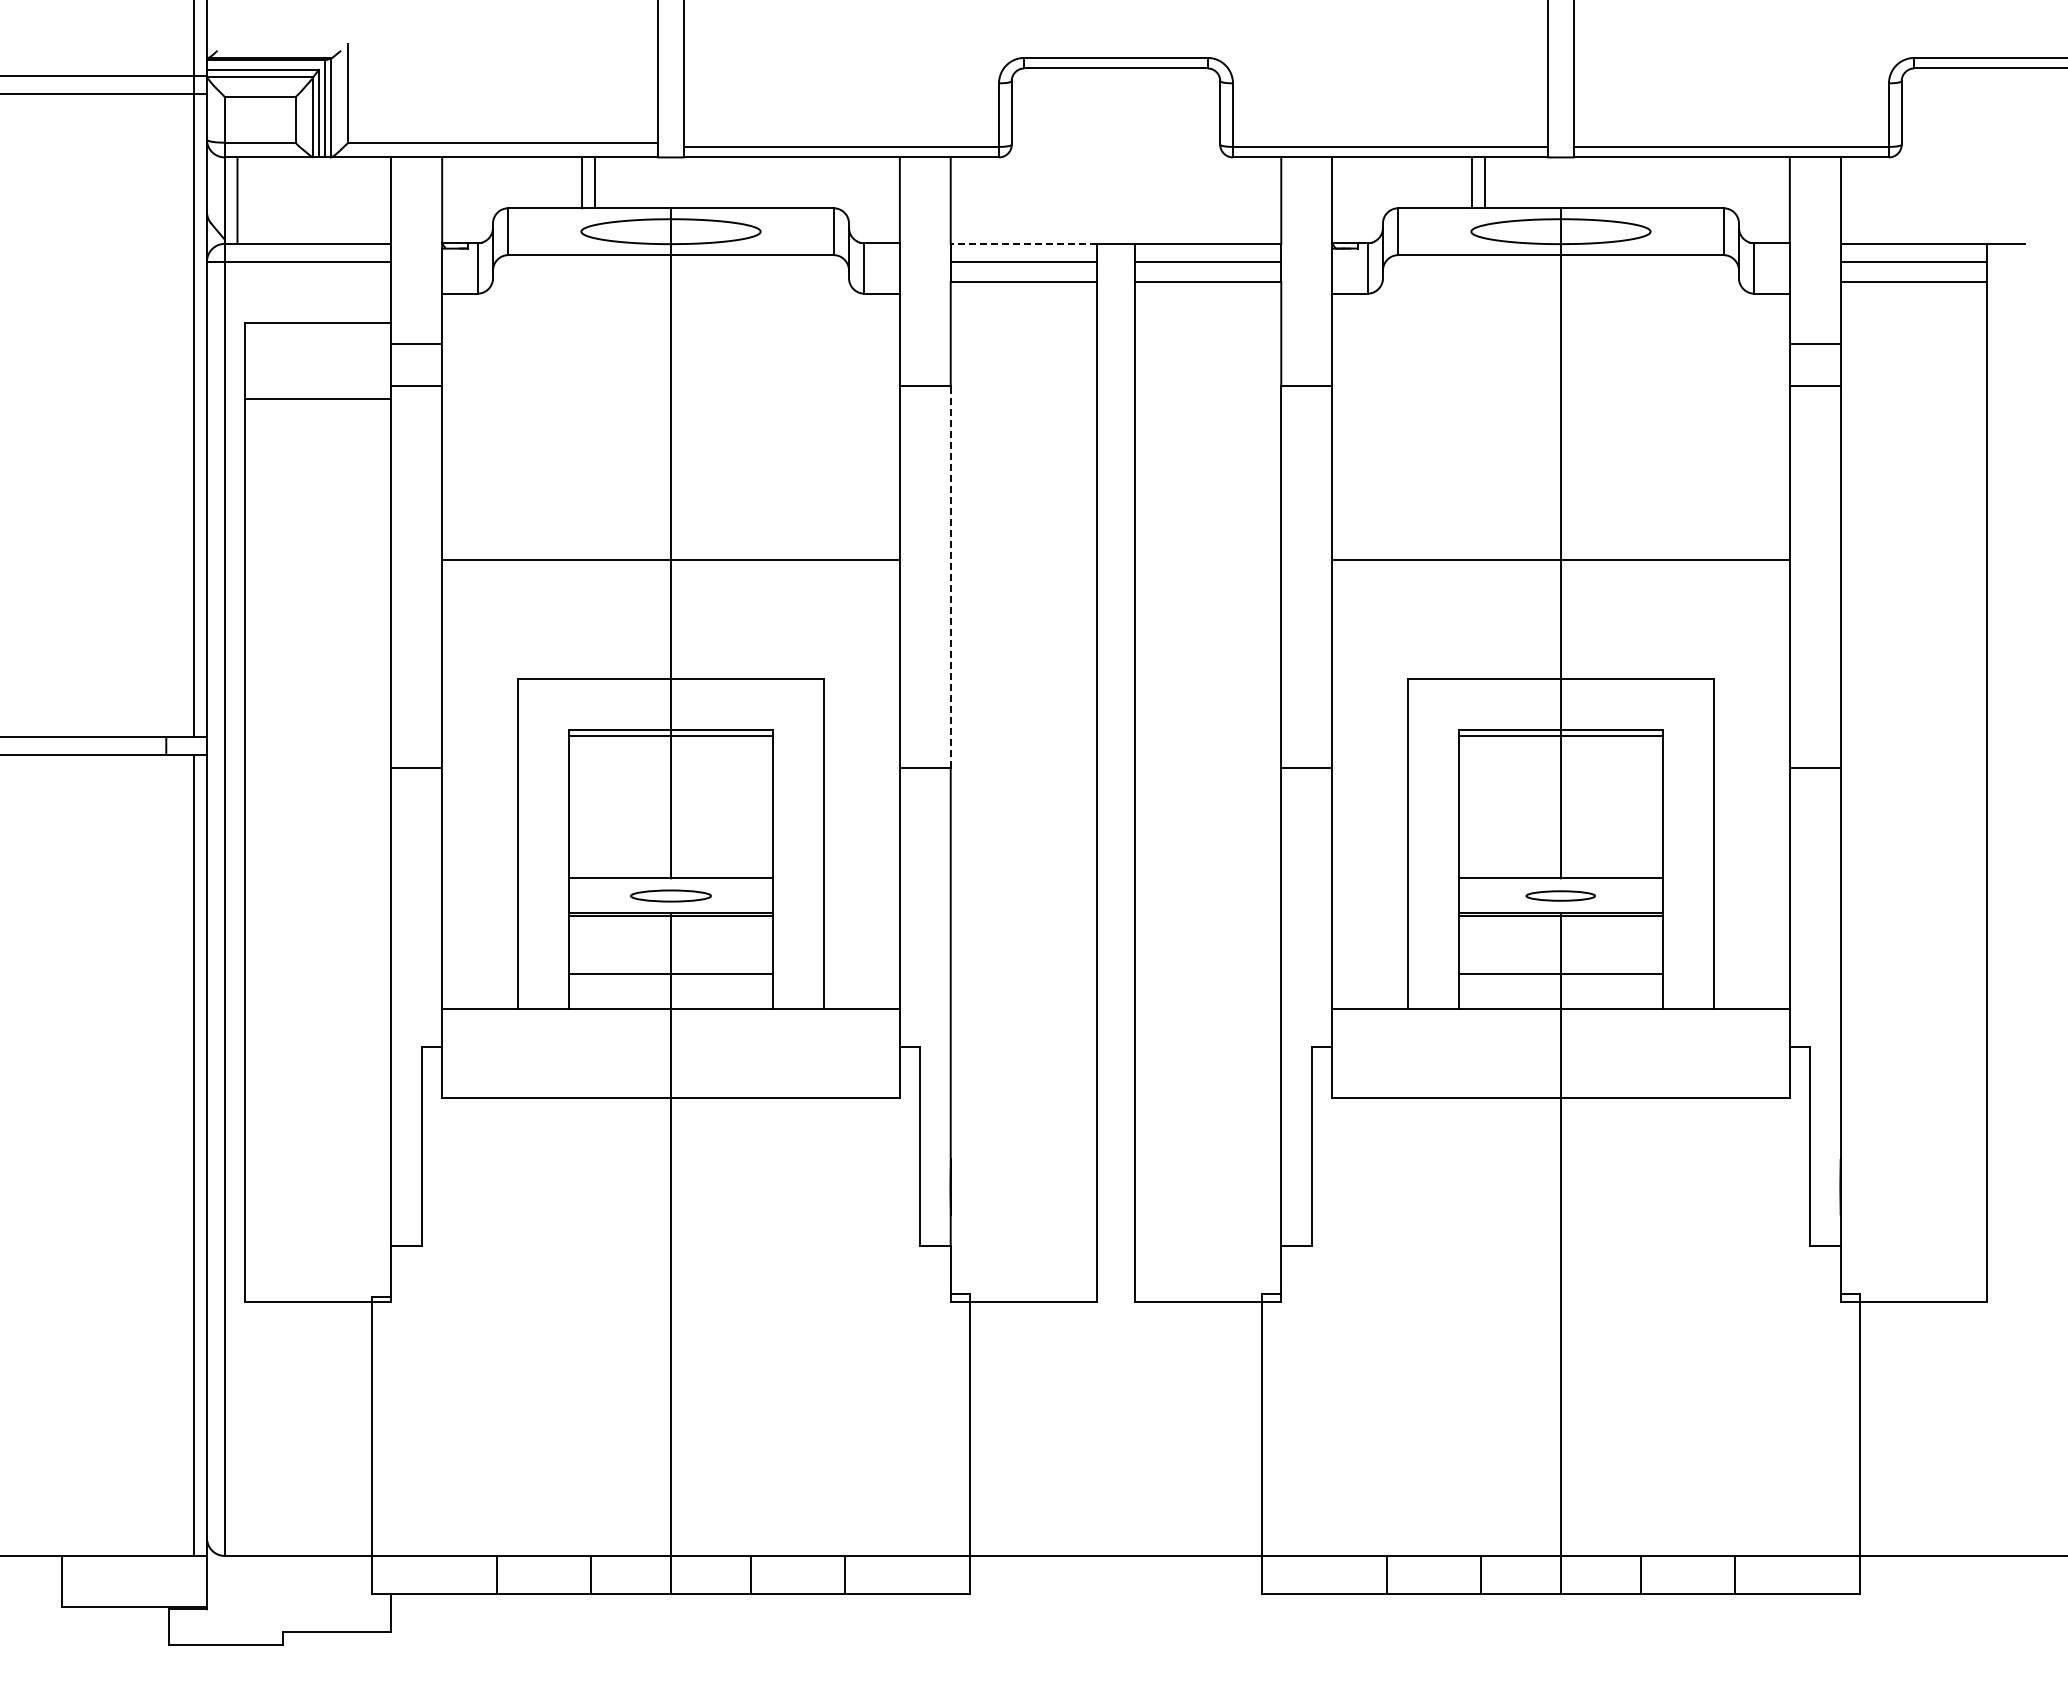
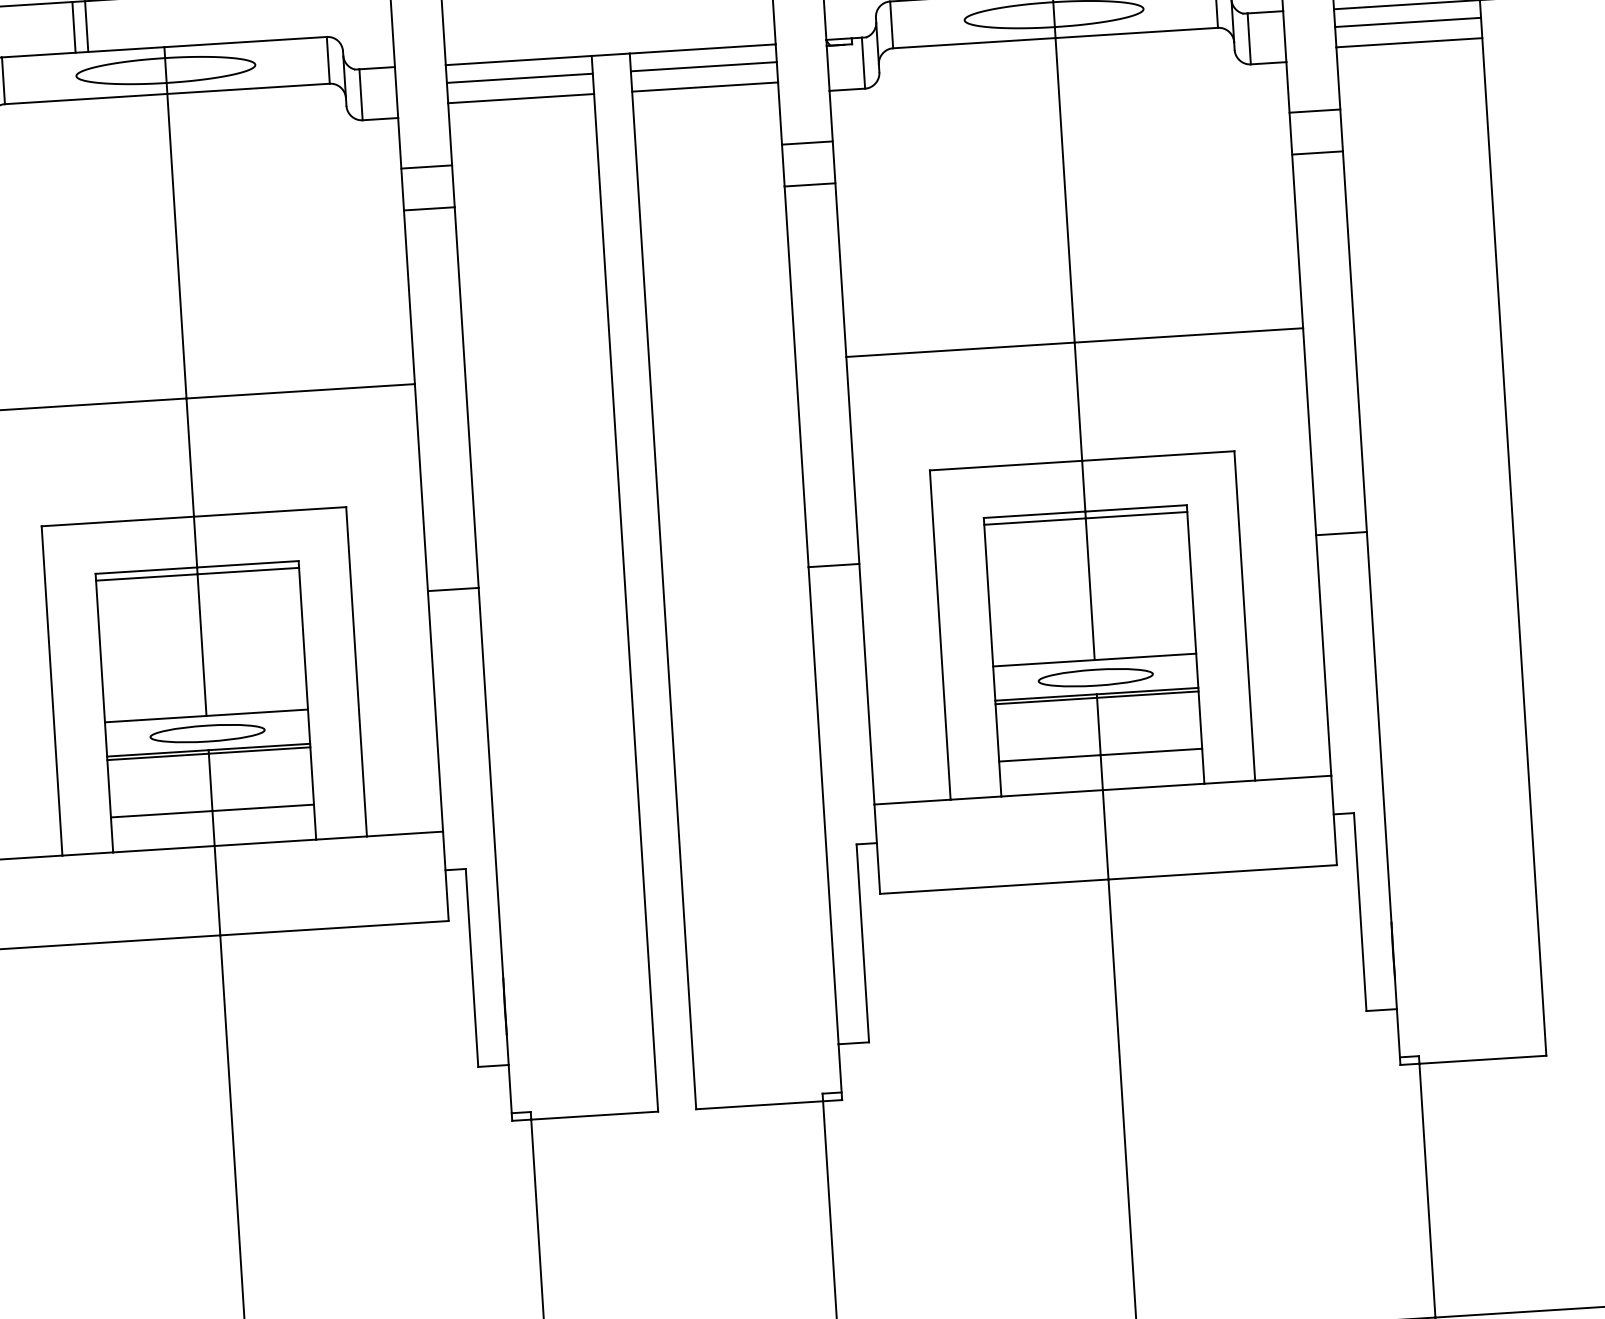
line: (1023, 243) -> (518, 60), dashed -> solid
line: (924, 344) -> (425, 167), added
line: (1306, 344) -> (807, 143), added
line: (950, 576) -> (466, 397), dashed -> solid
part: (670, 895) -> (207, 733), size x1.43
part: (1560, 895) -> (1095, 677), size x1.67

